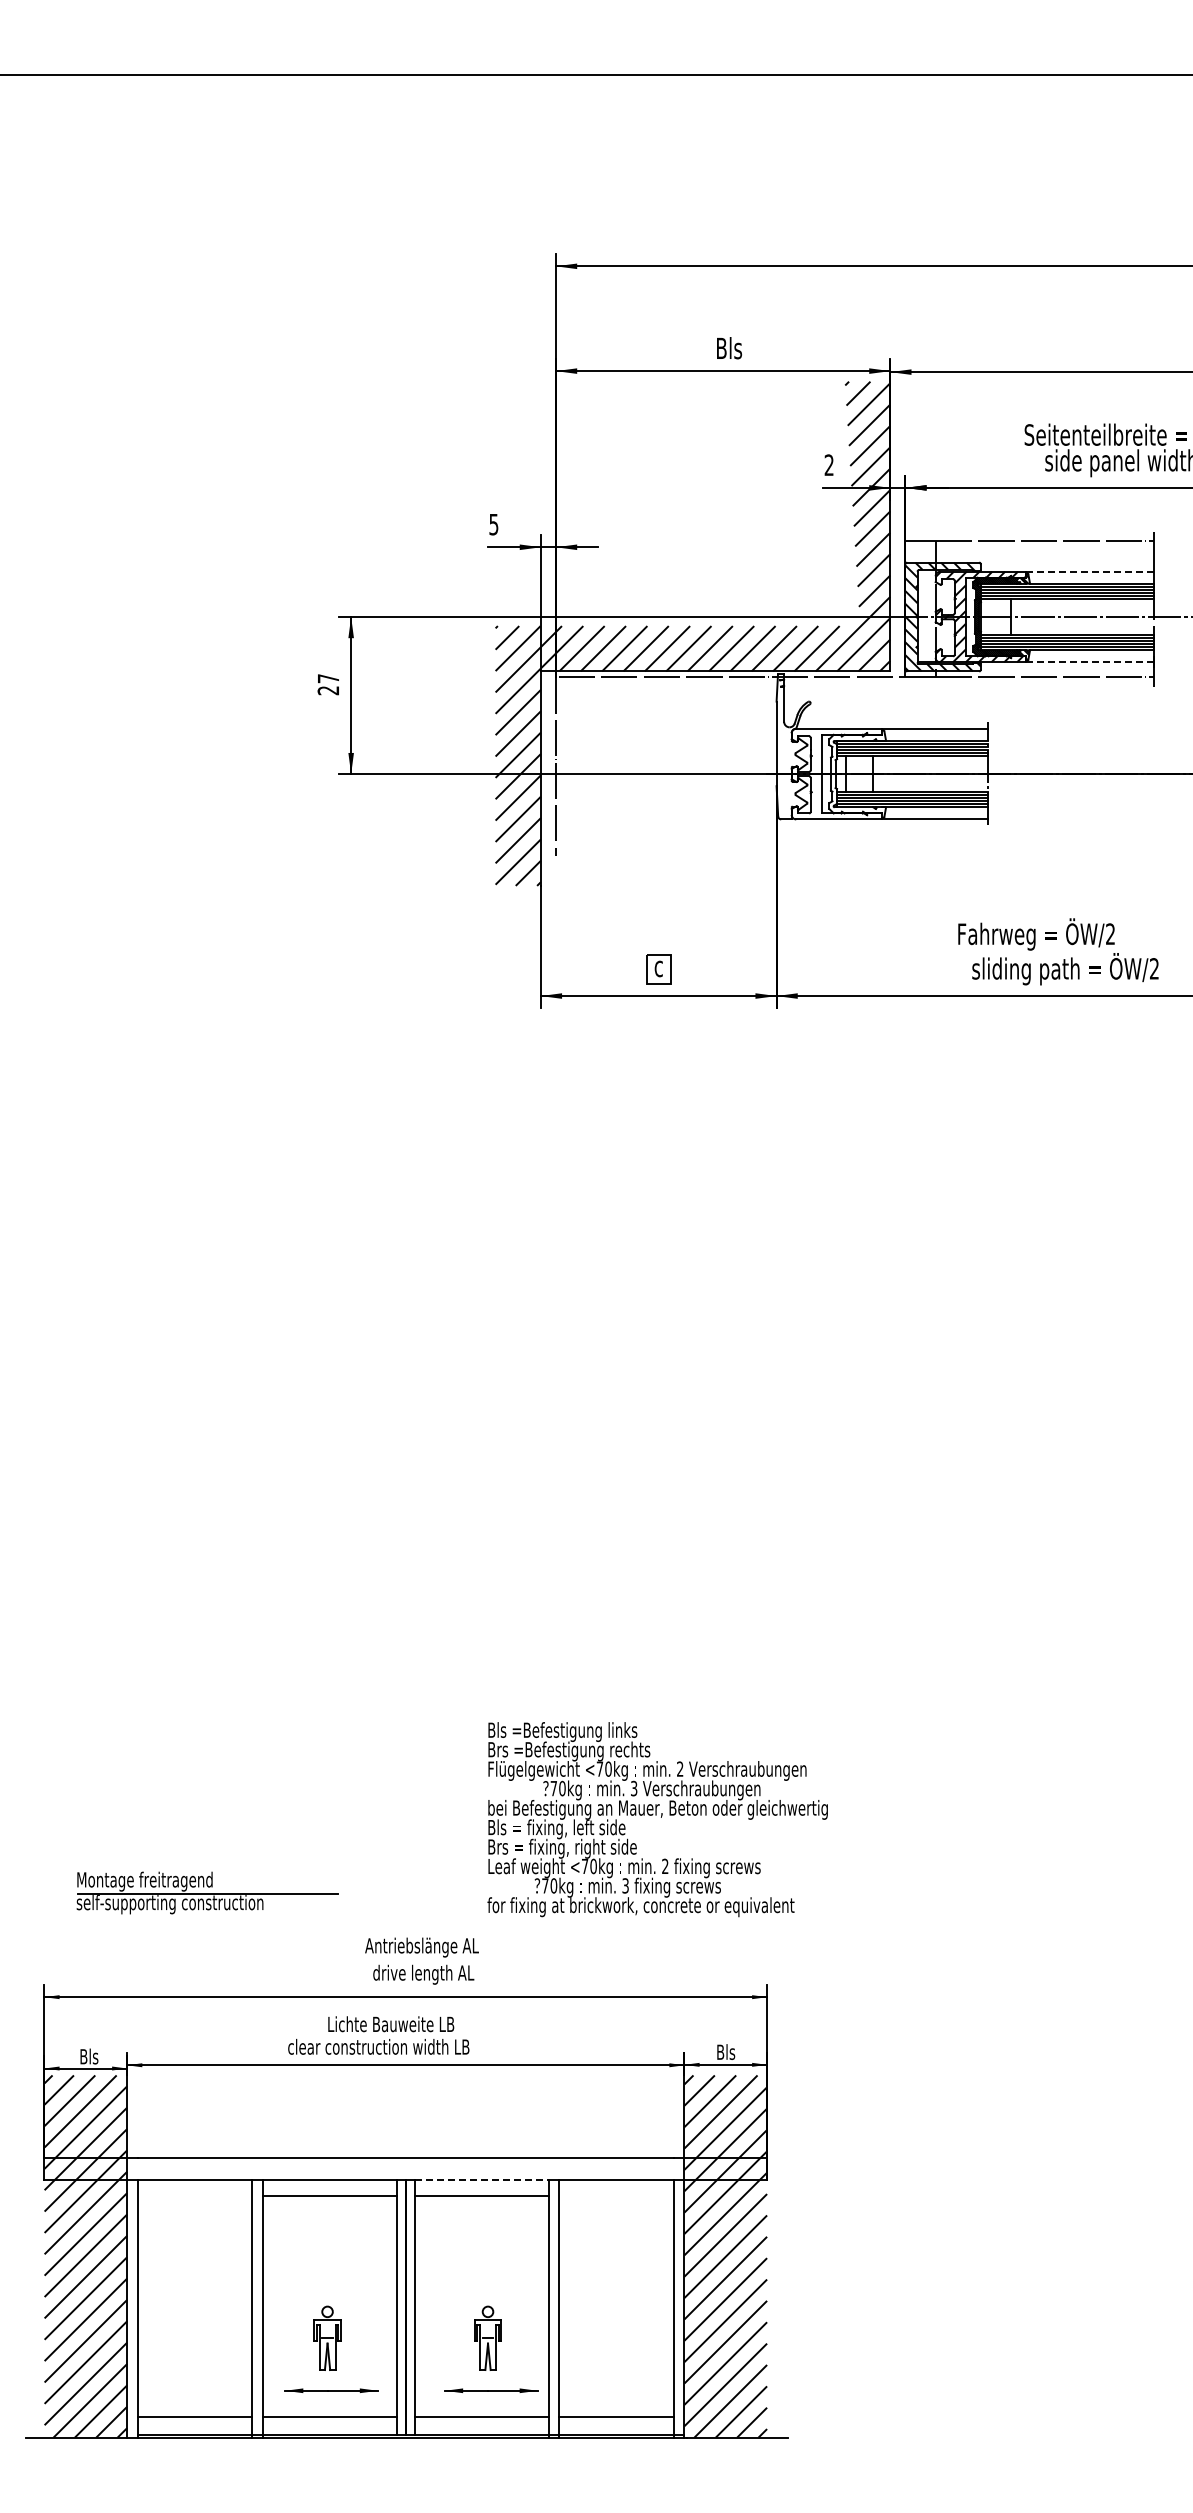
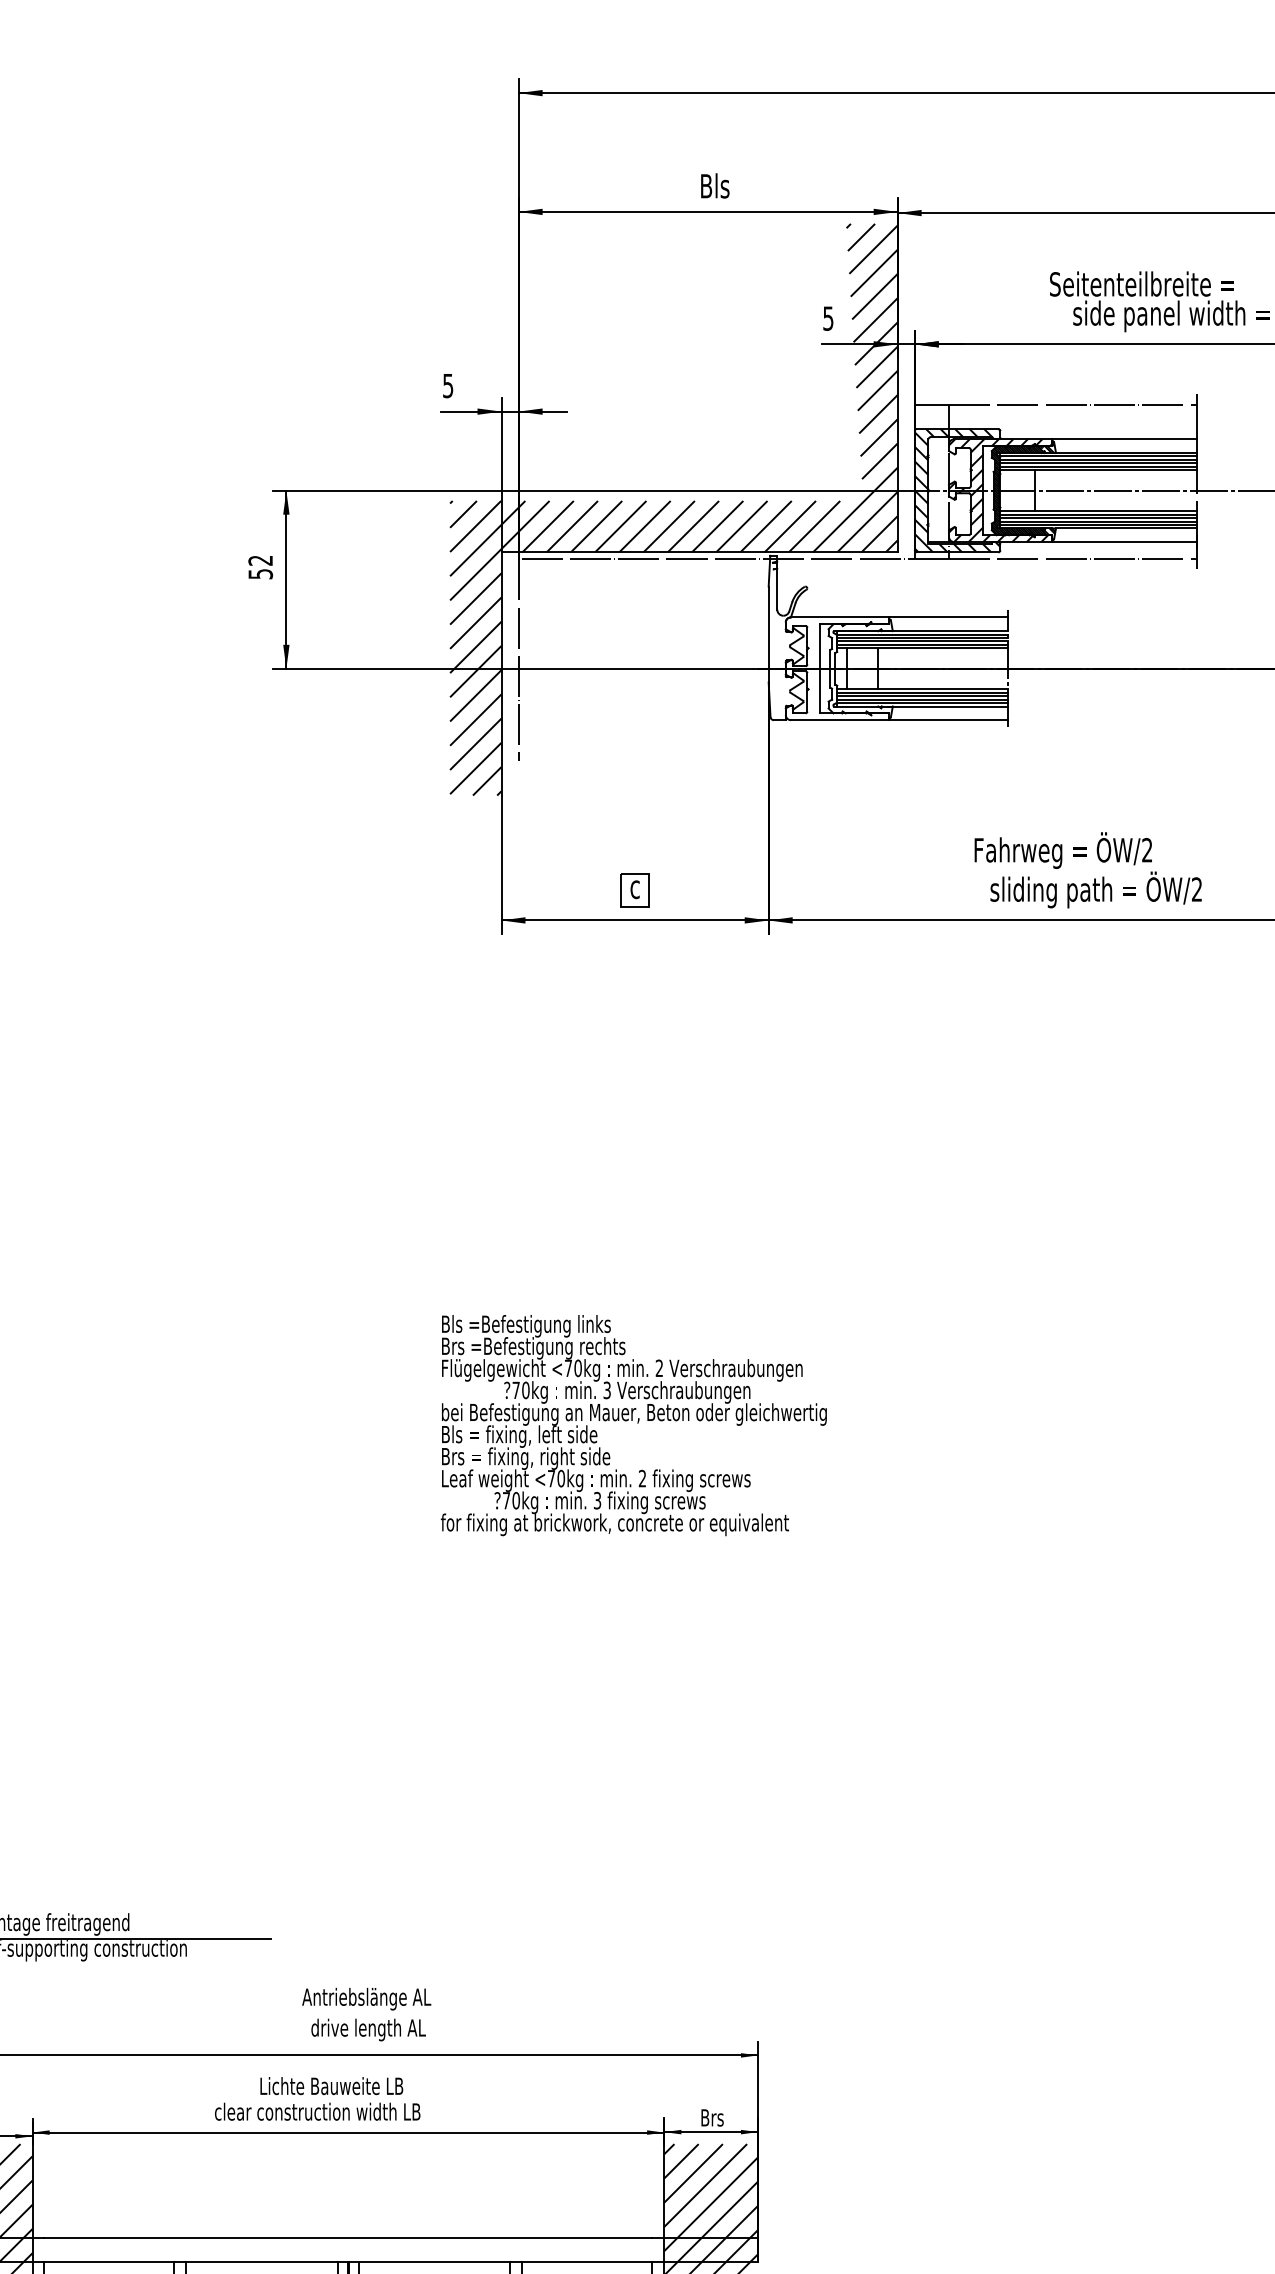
text: (828, 465) -> (827, 318), 2 -> 5
line: (1090, 571) -> (1124, 439), dashed -> solid
line: (1090, 662) -> (1124, 542), dashed -> solid
text: (328, 684) -> (260, 567), 27 -> 52
text: (657, 1819) -> (633, 1425), moved
text: (731, 2052) -> (717, 2118), Bls -> Brs
line: (481, 2179) -> (434, 2262), dashed -> solid

